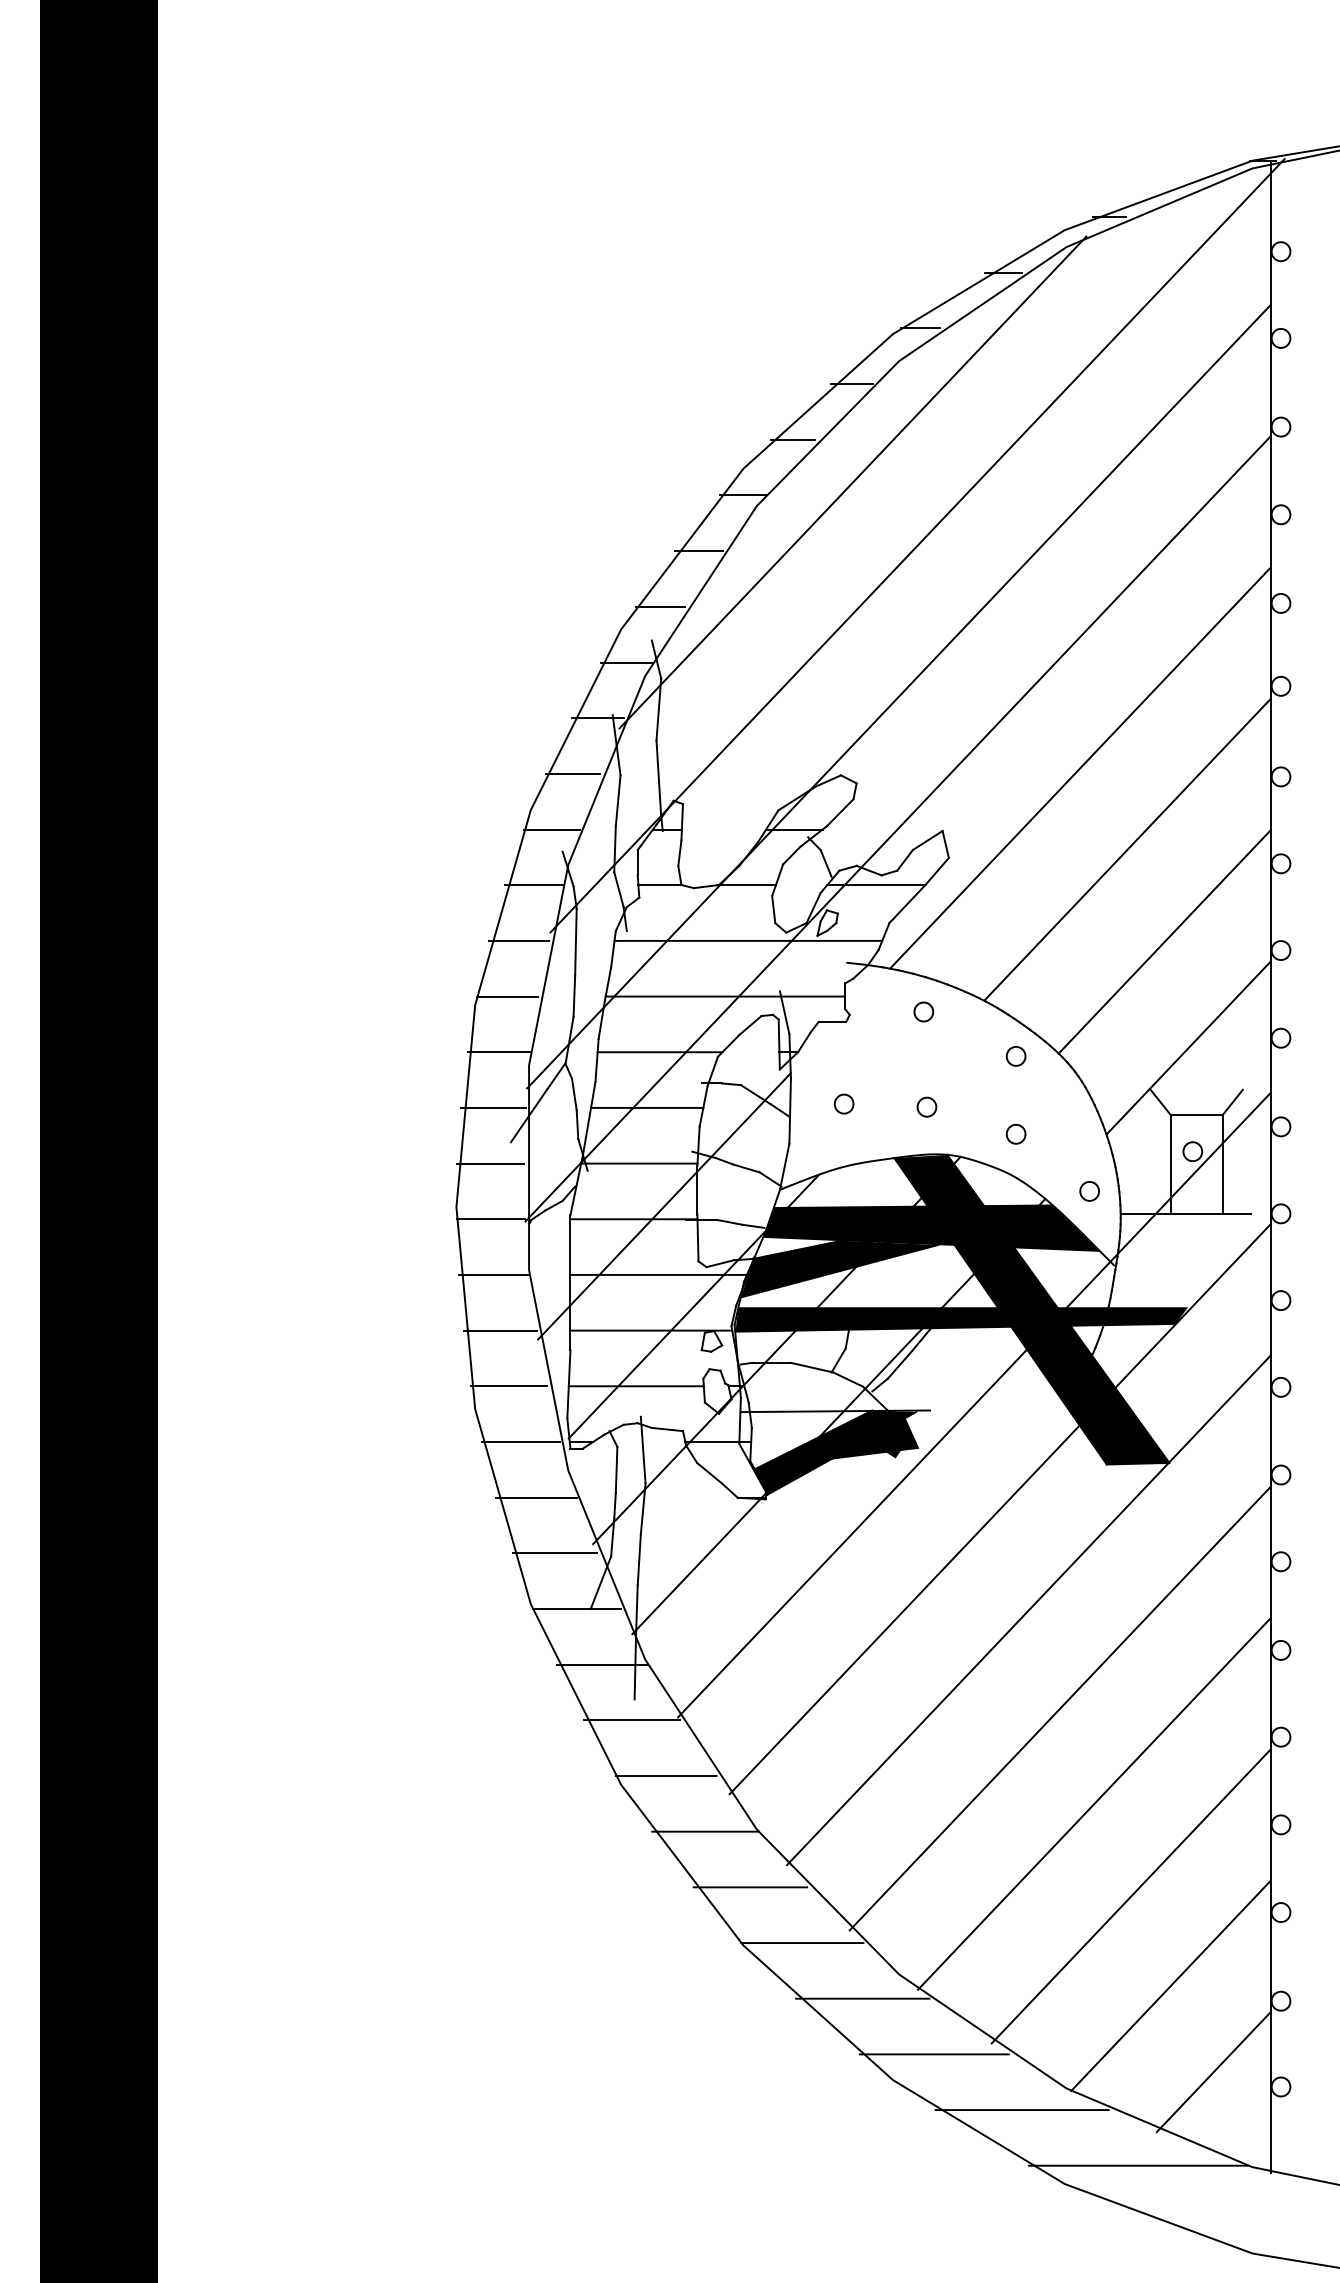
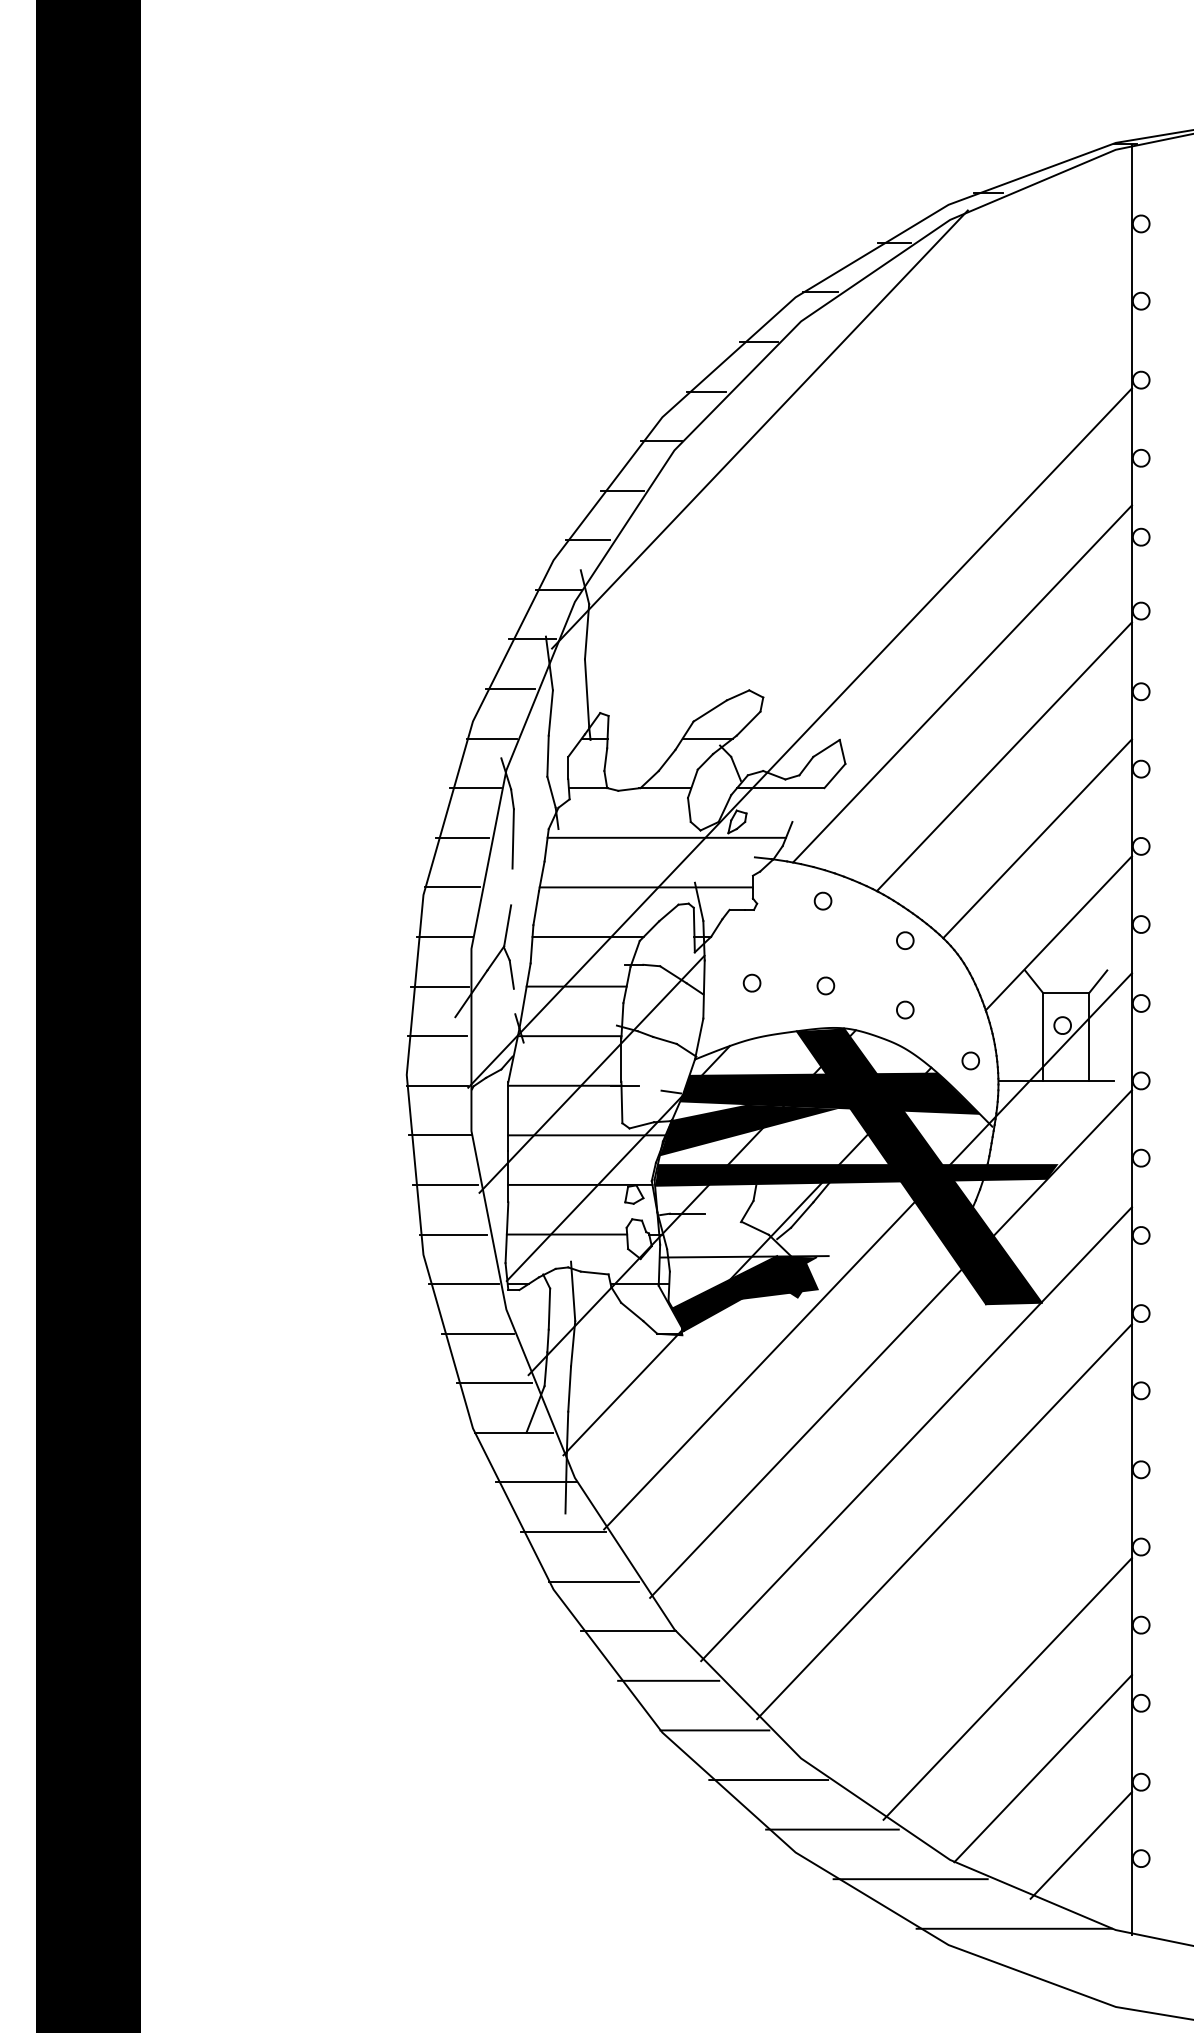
line: (917, 545) -> (817, 485), removed
line: (898, 696) -> (800, 620), removed
line: (907, 904) -> (808, 805), removed
line: (574, 995) -> (511, 886), removed
line: (577, 1124) -> (514, 1001), removed
line: (729, 1221) -> (649, 1087), removed
line: (811, 1367) -> (723, 1217), removed
line: (1093, 1803) -> (974, 1606), removed

